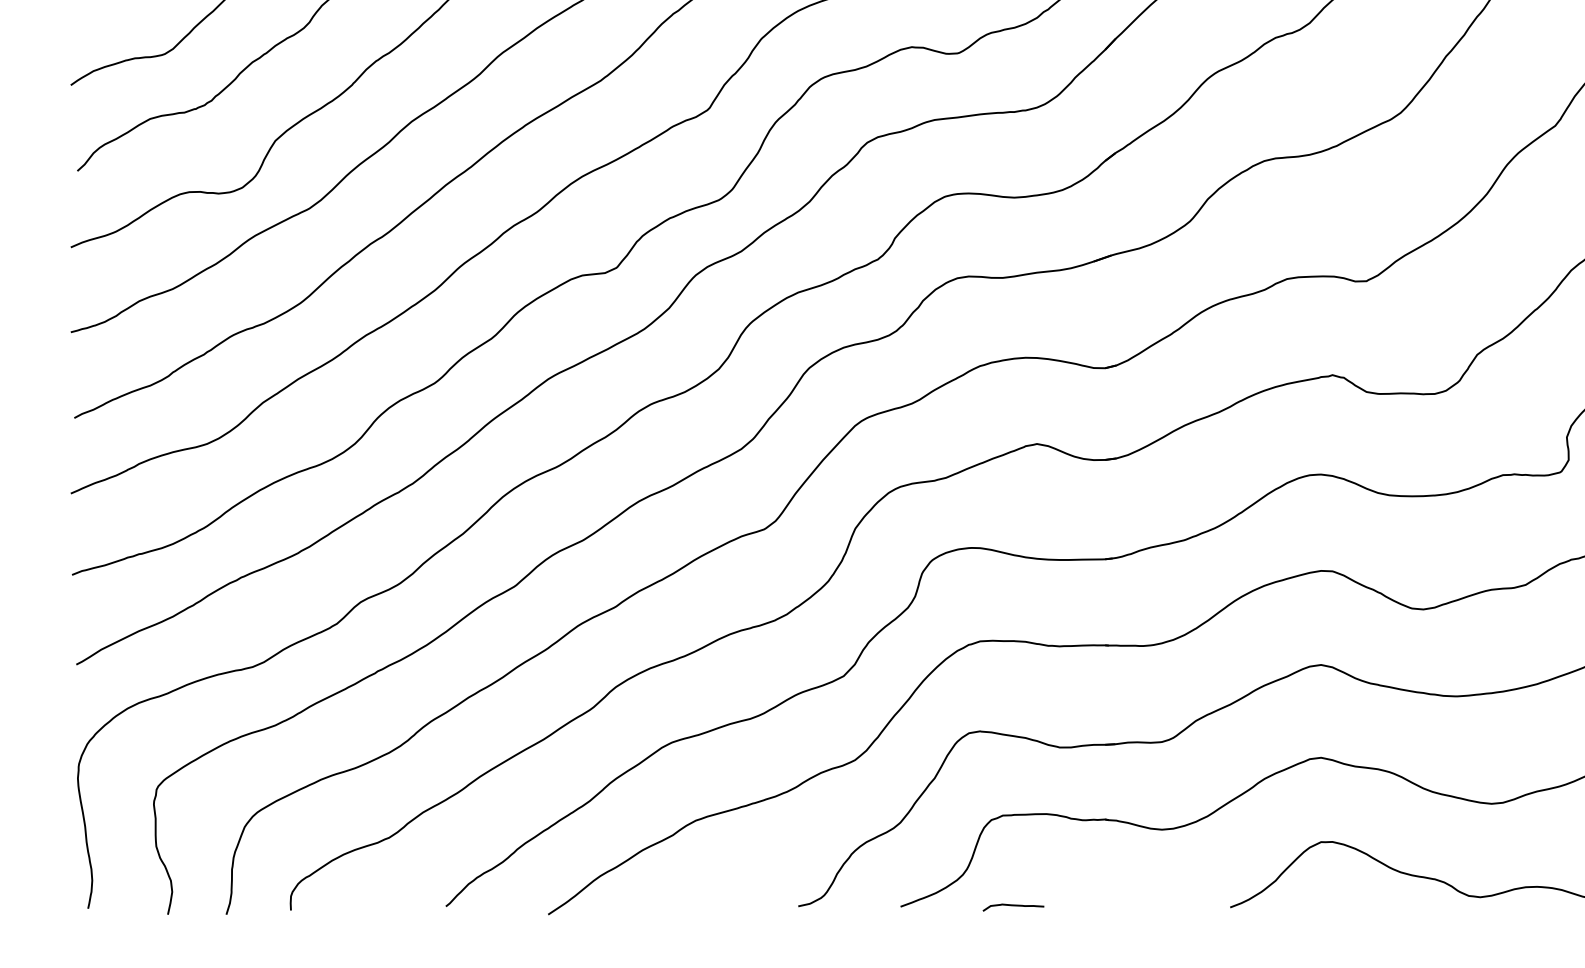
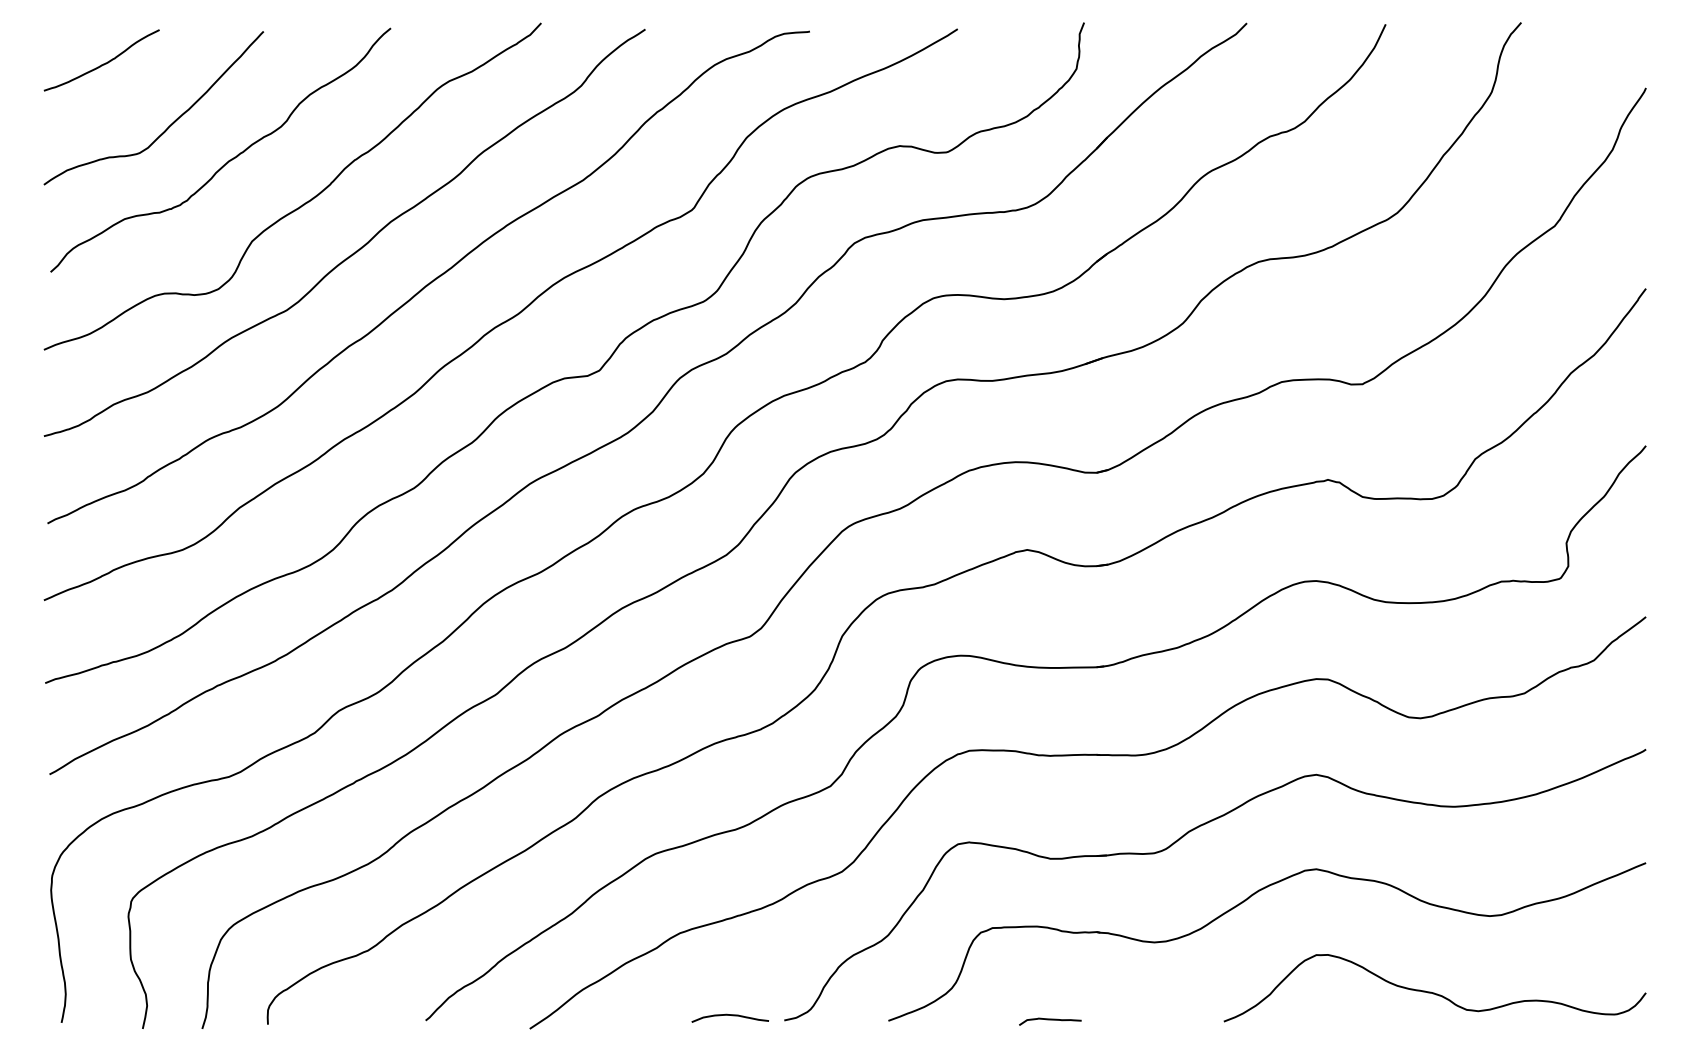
curve: (745, 901) -> (730, 1015), added
curve: (1013, 906) -> (1050, 1020), moved

